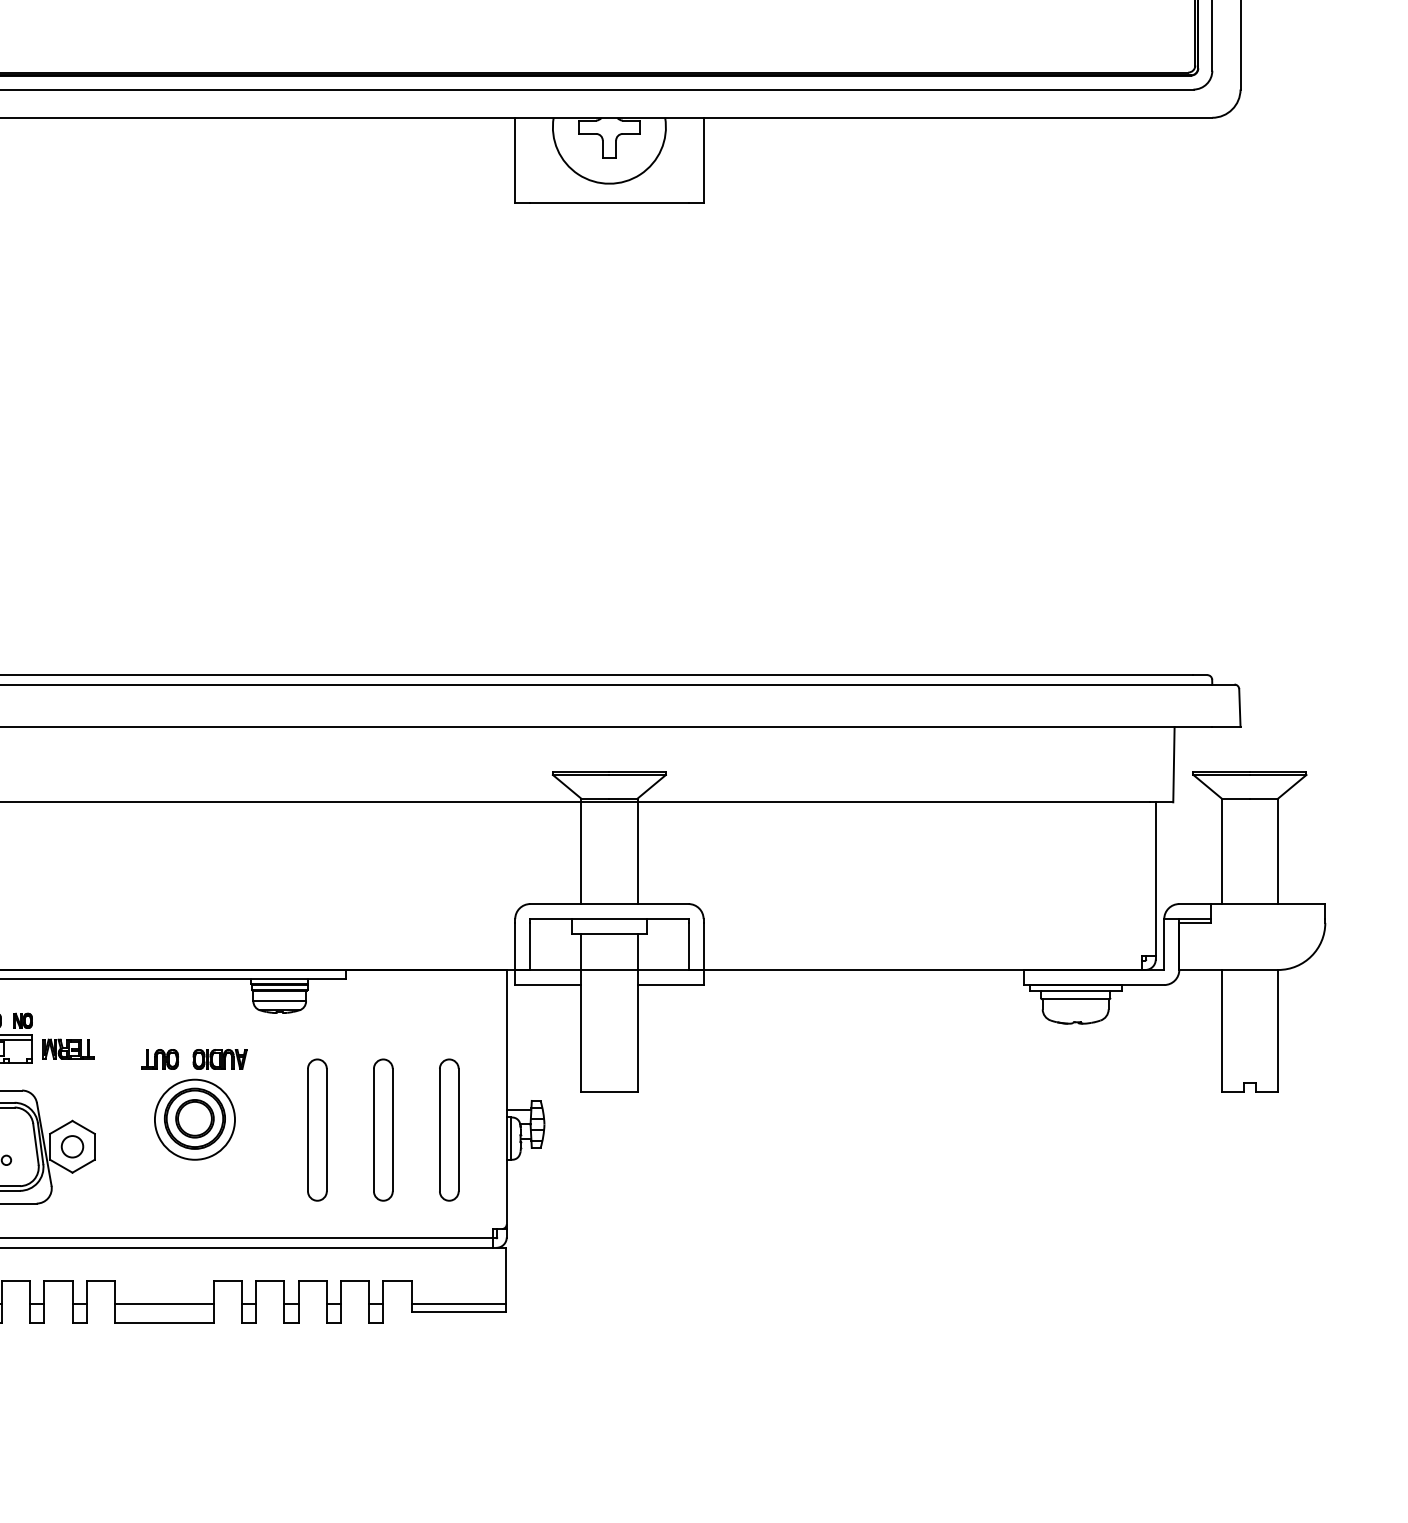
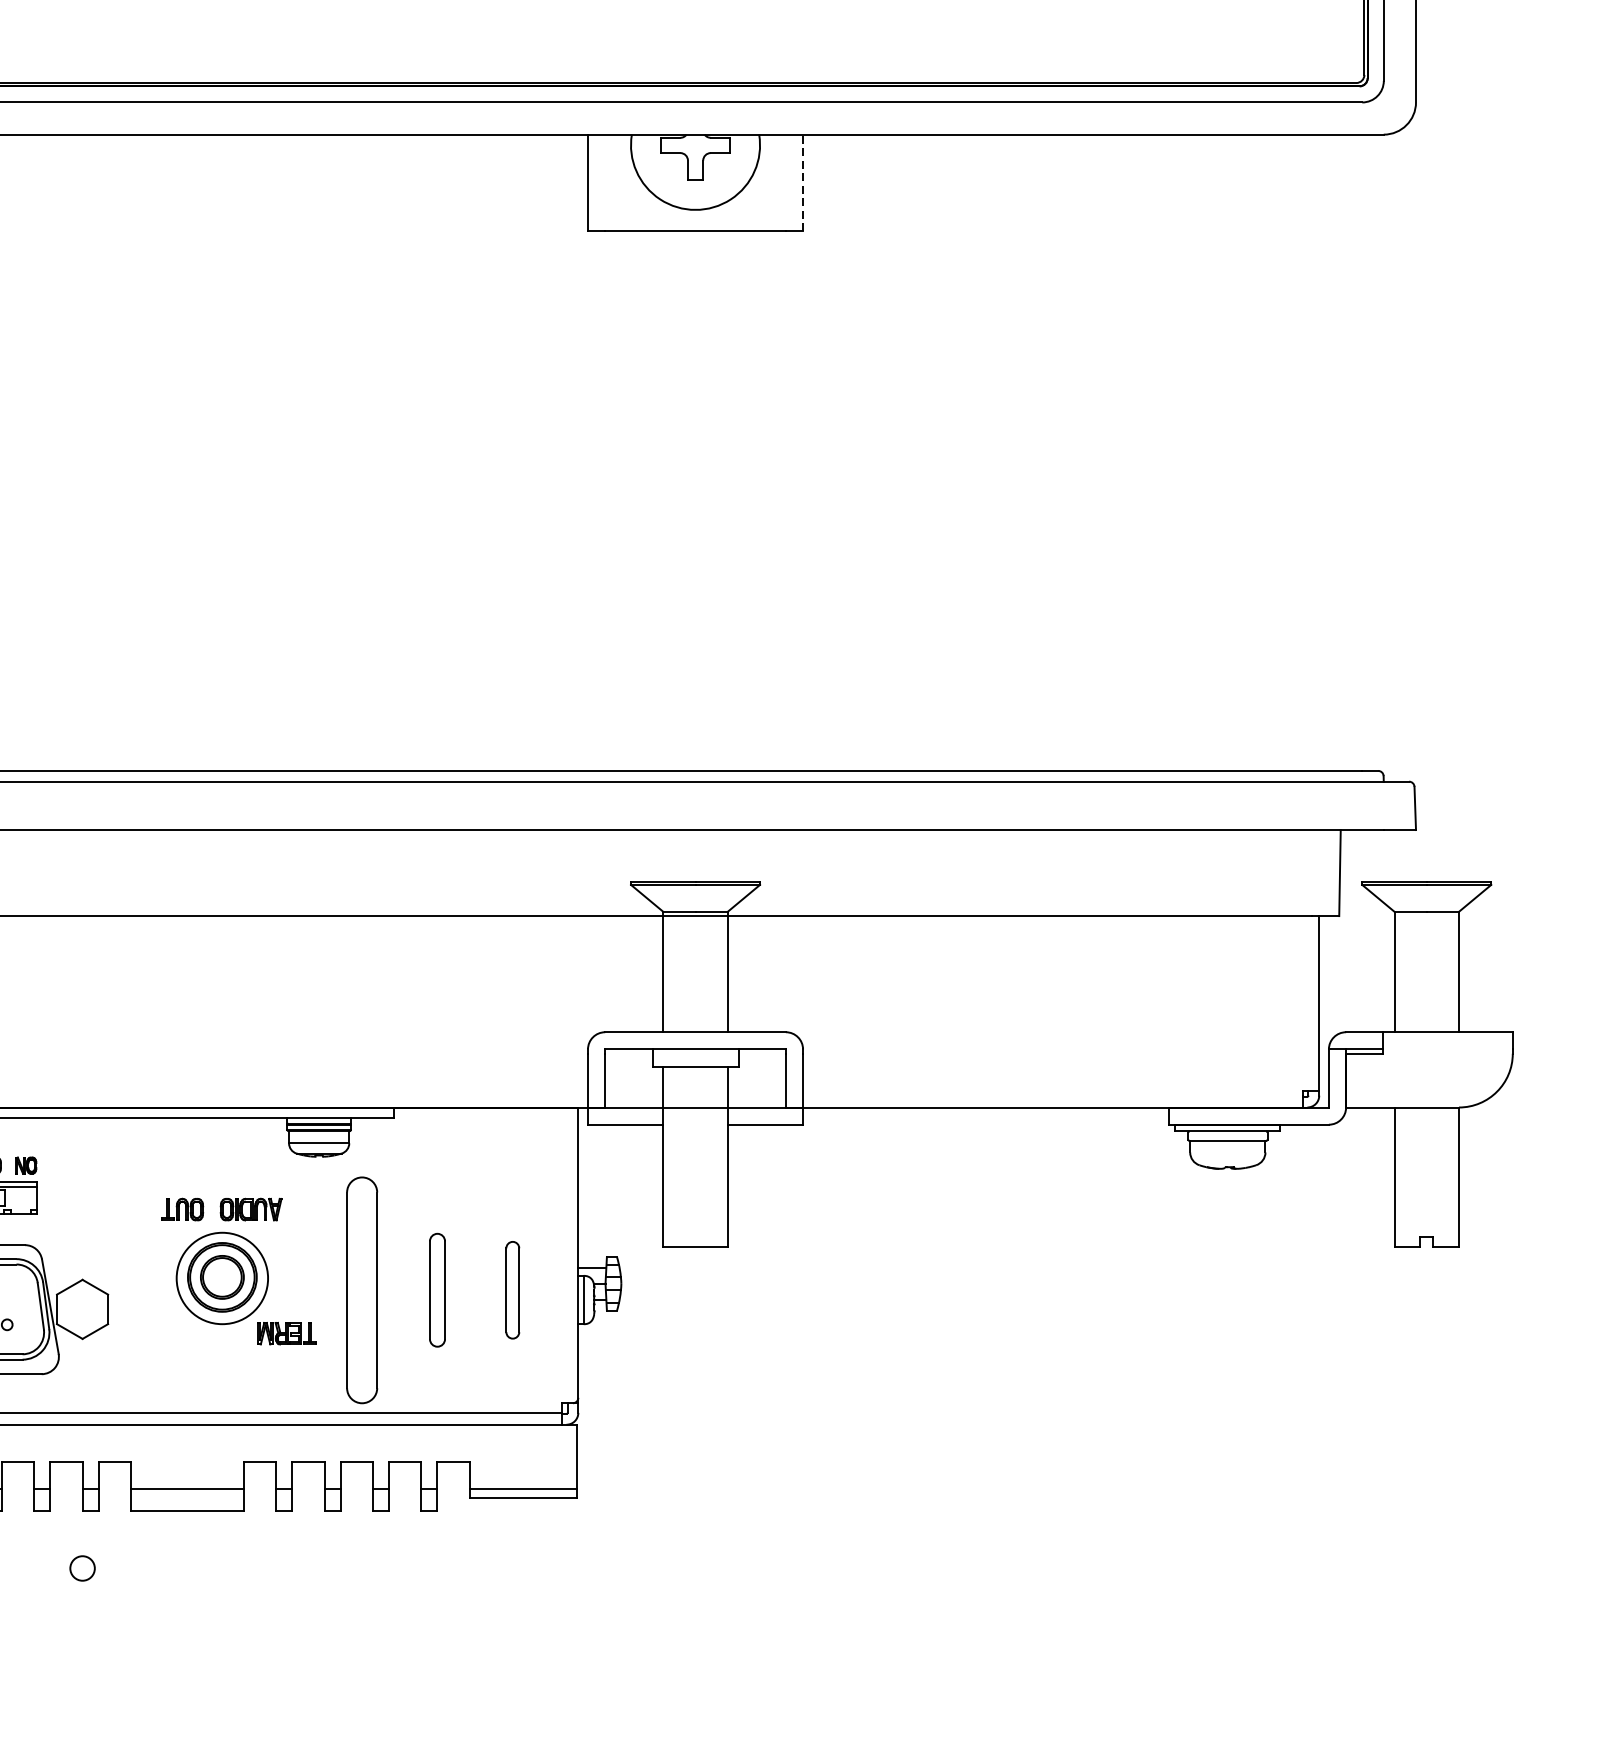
line: (703, 159) -> (802, 182), solid -> dashed
part: (68, 1048) -> (286, 1332), moved
part: (317, 1129) -> (362, 1289), size x1.4
part: (383, 1129) -> (437, 1289), size x0.7
part: (449, 1129) -> (512, 1289), size x0.6
circle: (72, 1146) -> (82, 1568), moved

